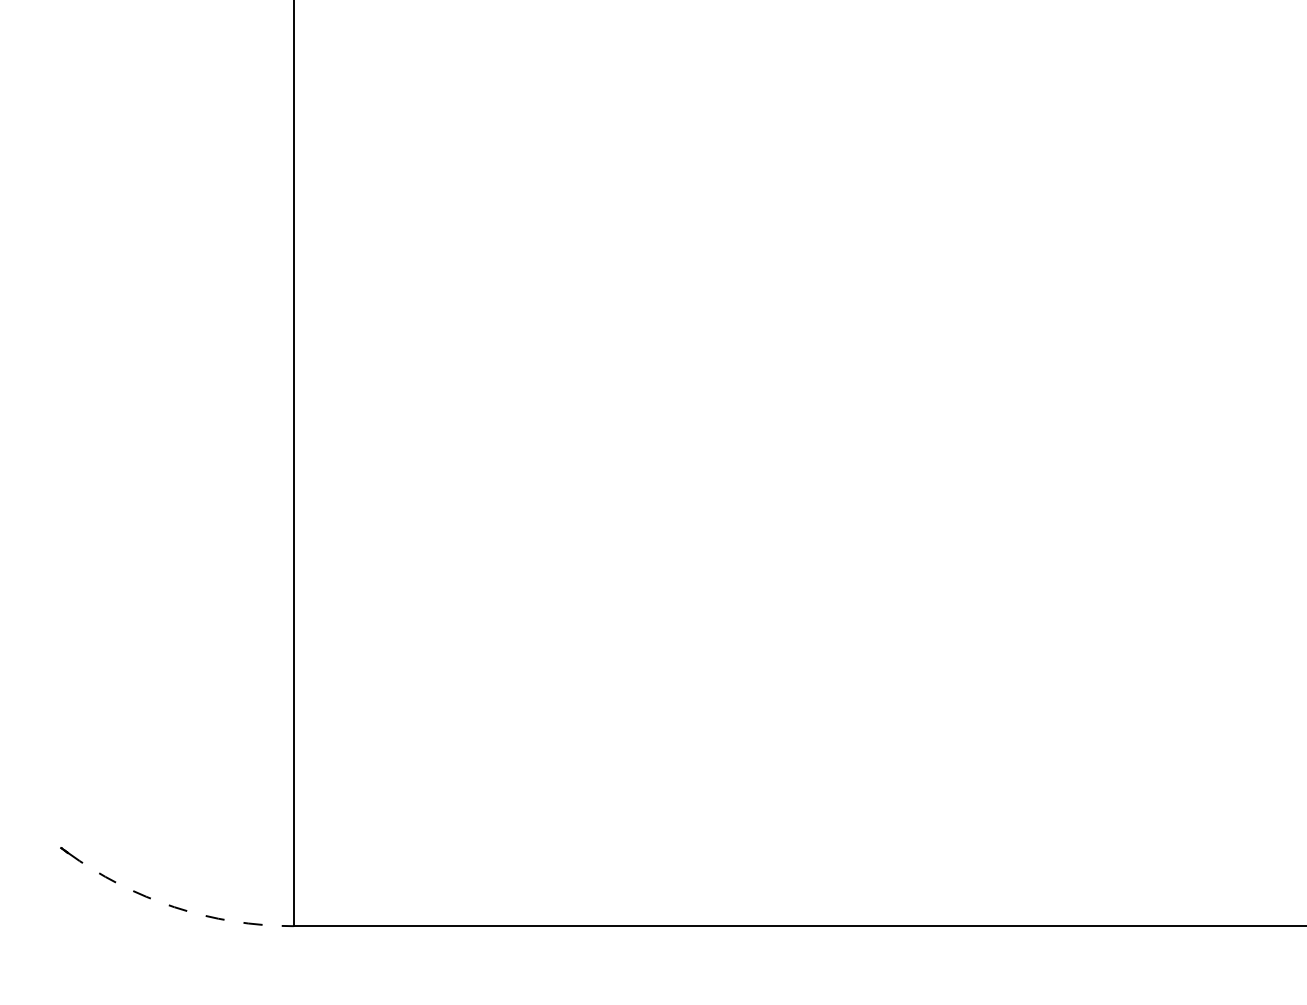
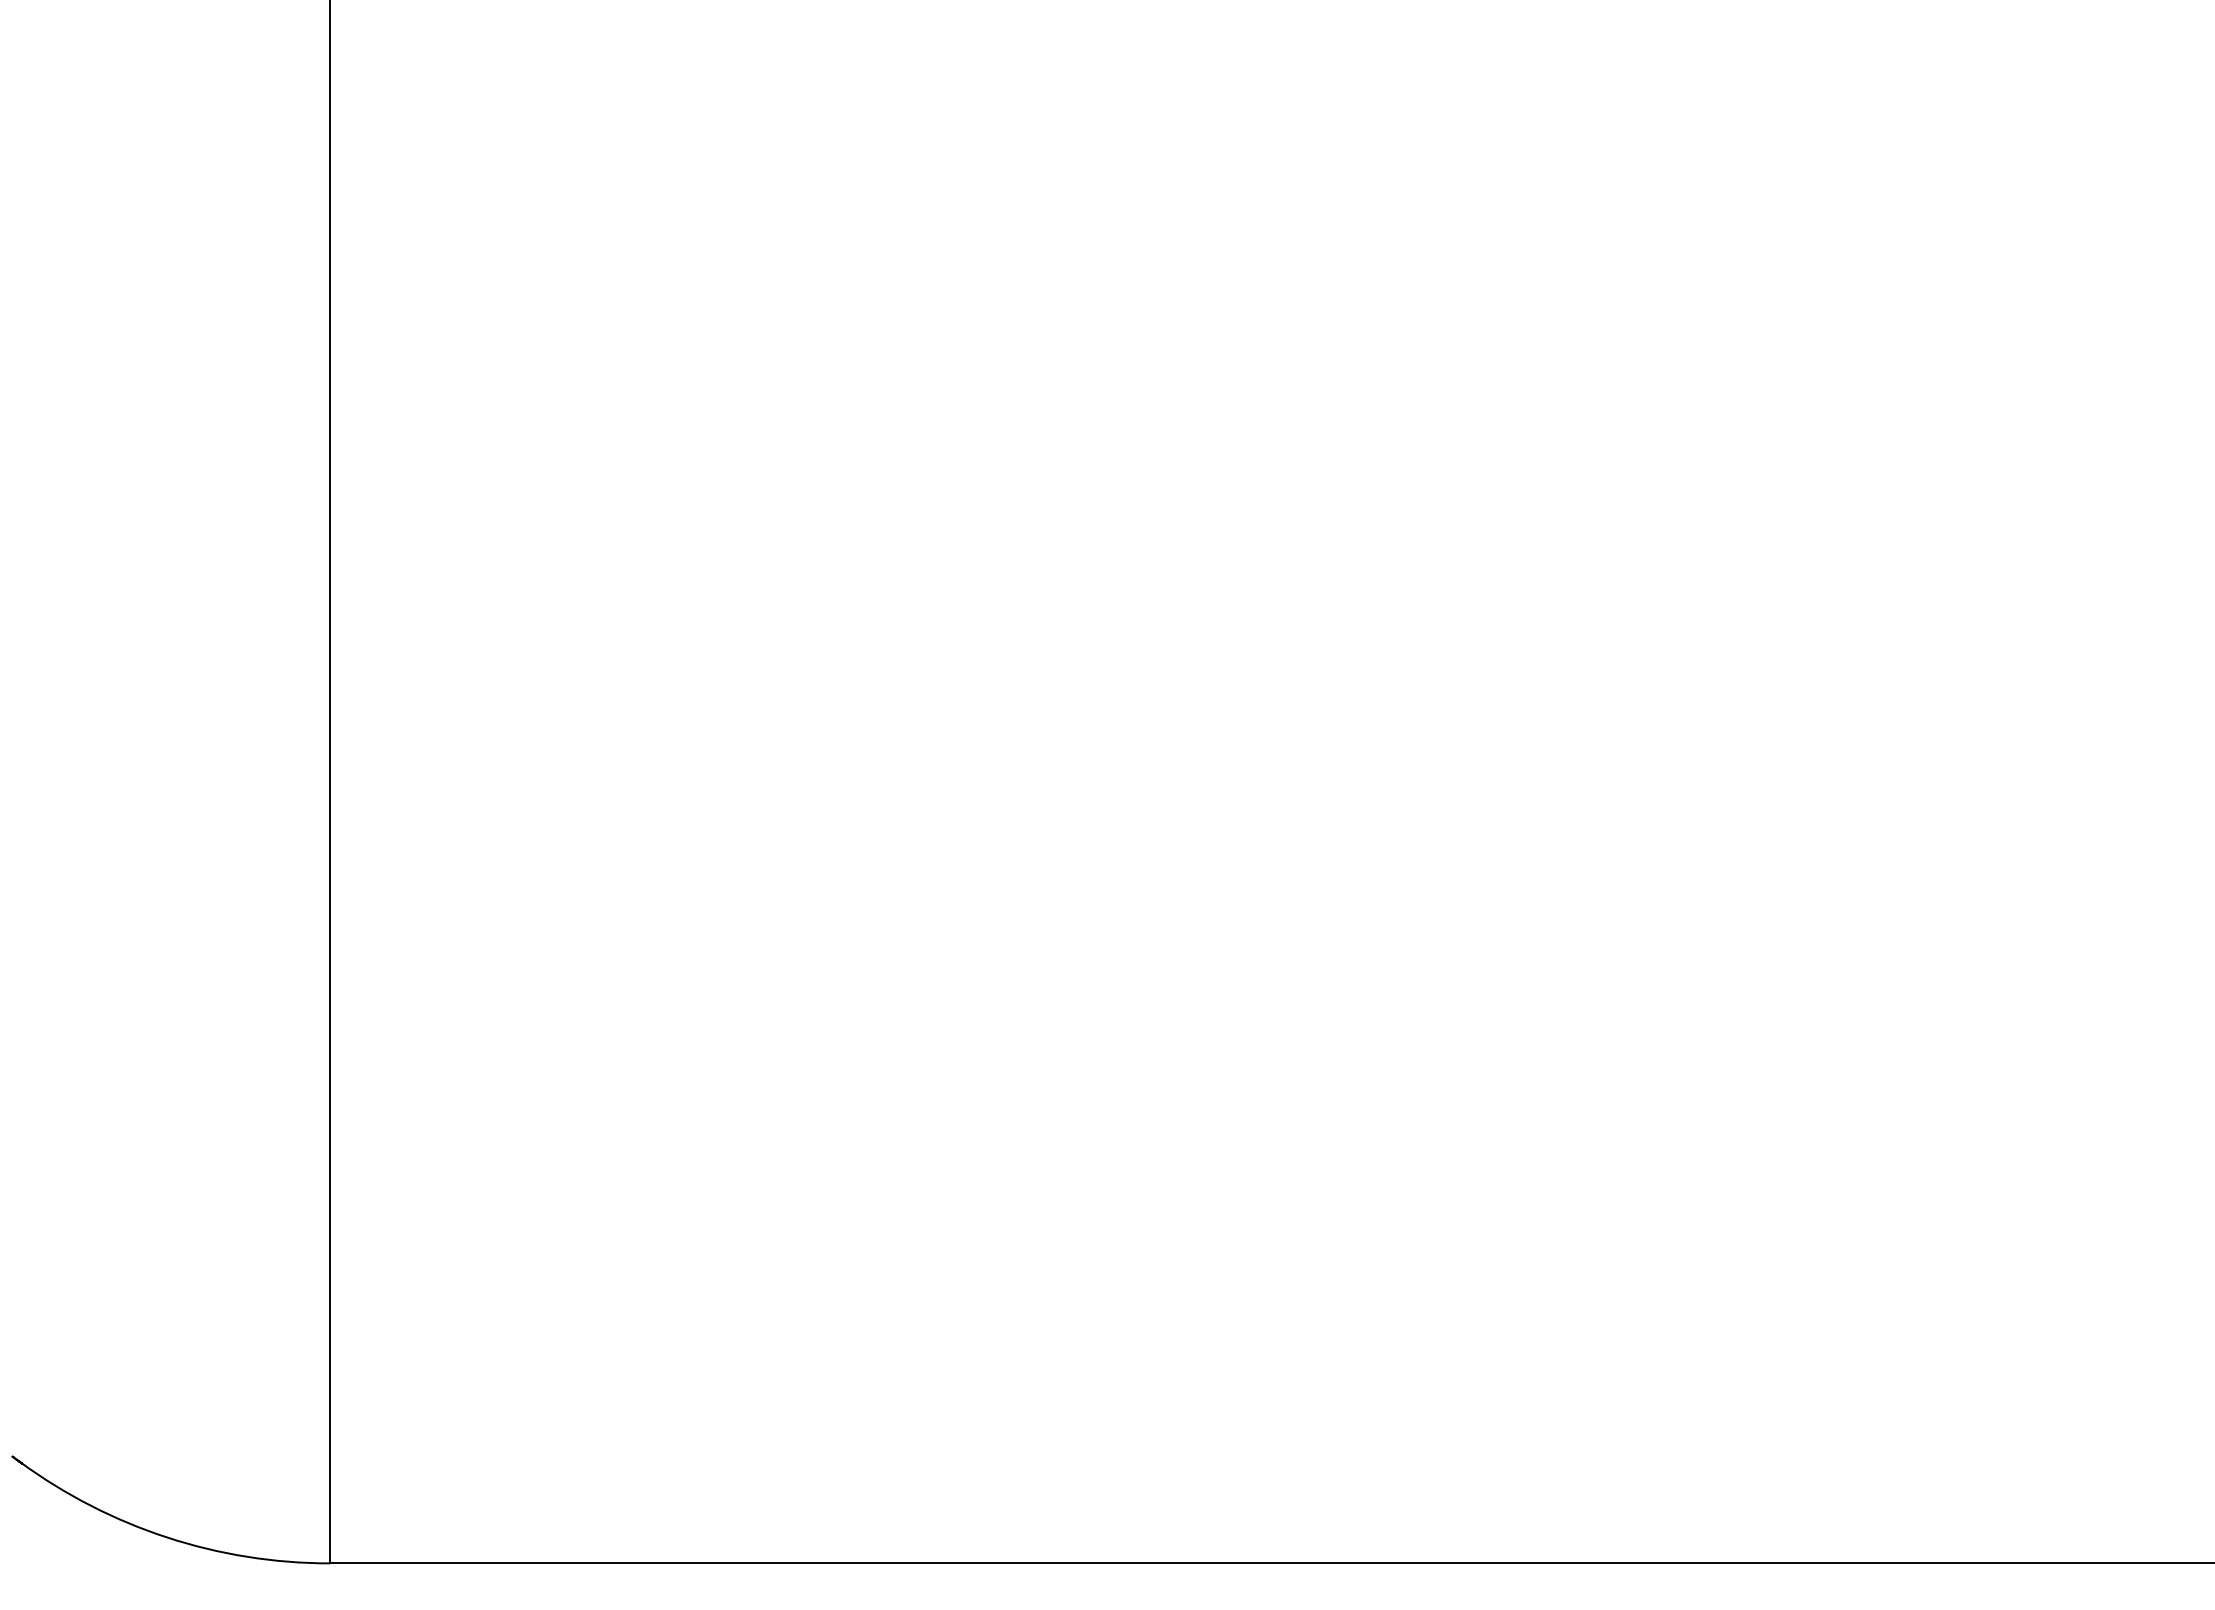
arc: (174, 907) -> (167, 1537), dashed -> solid

